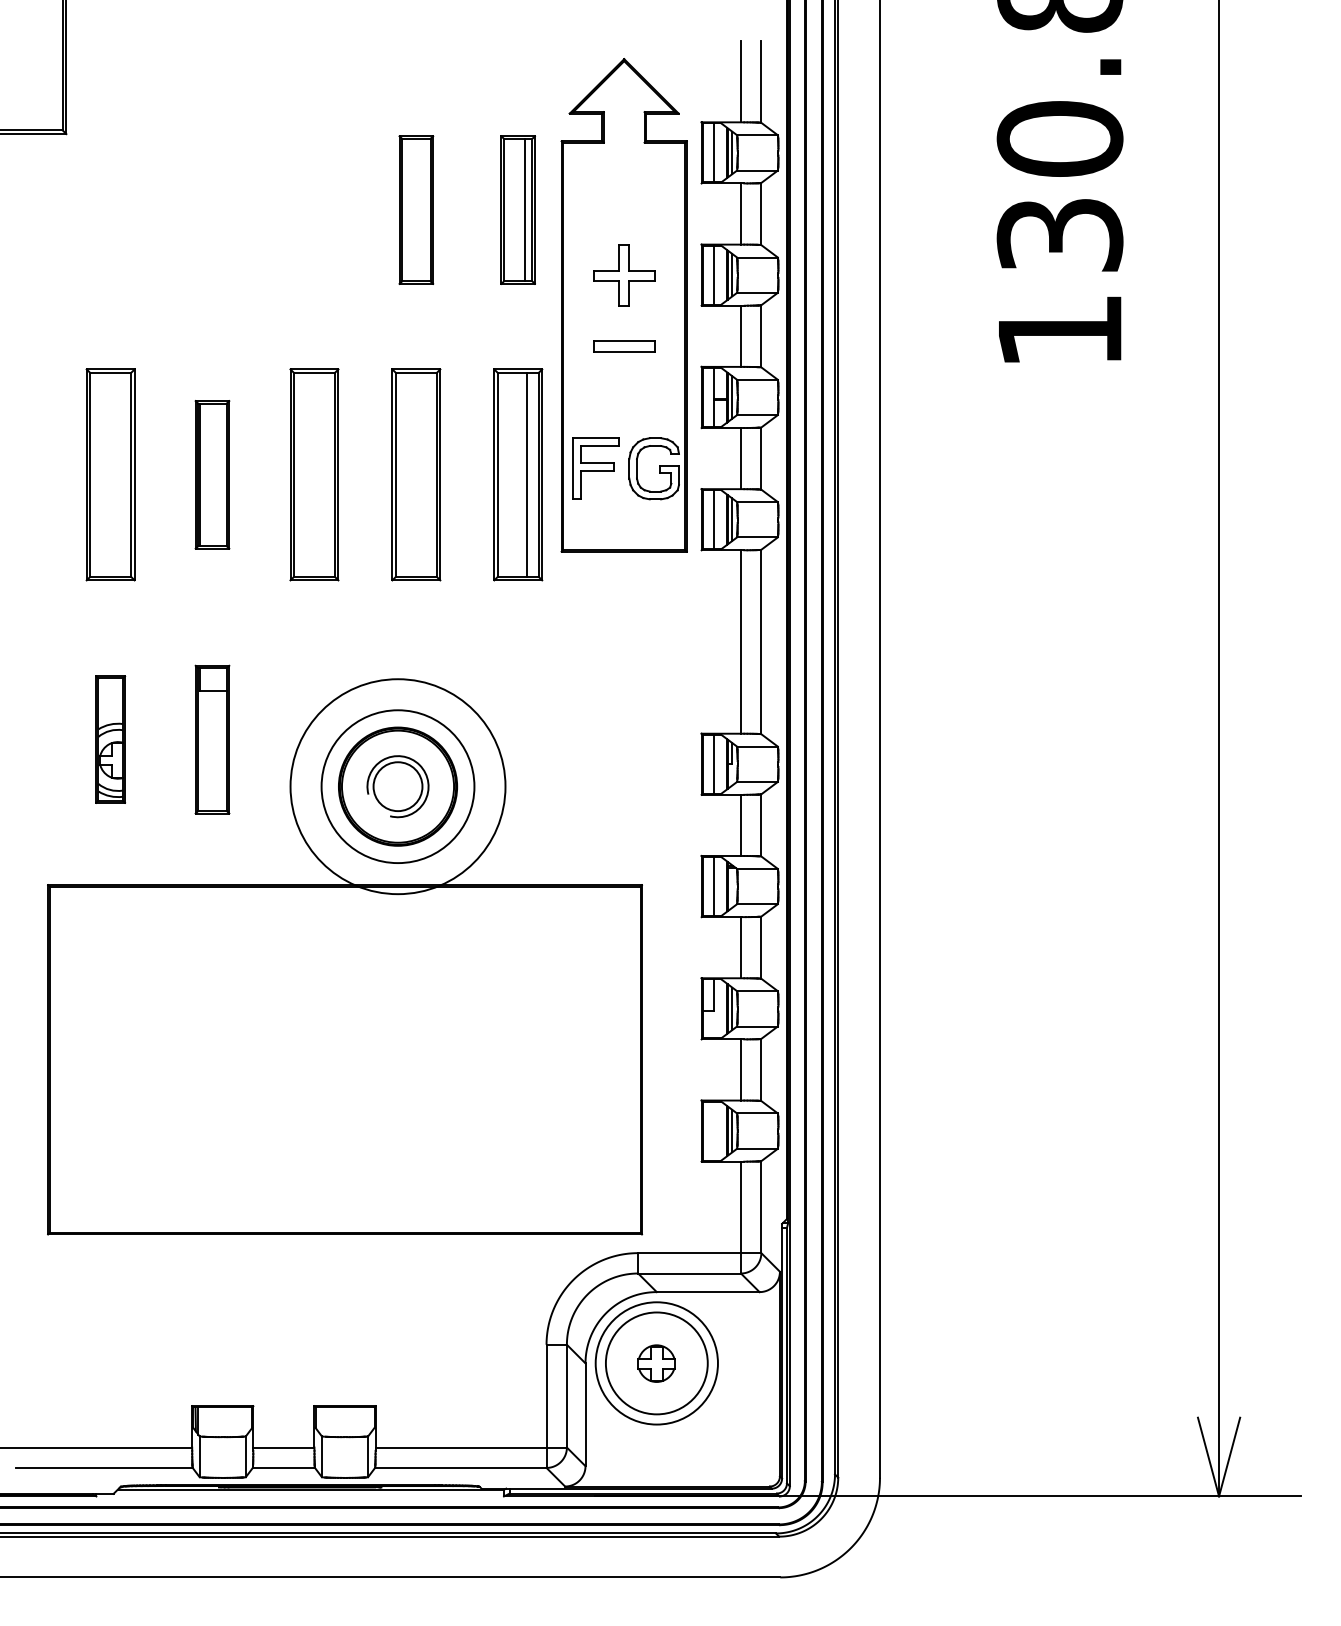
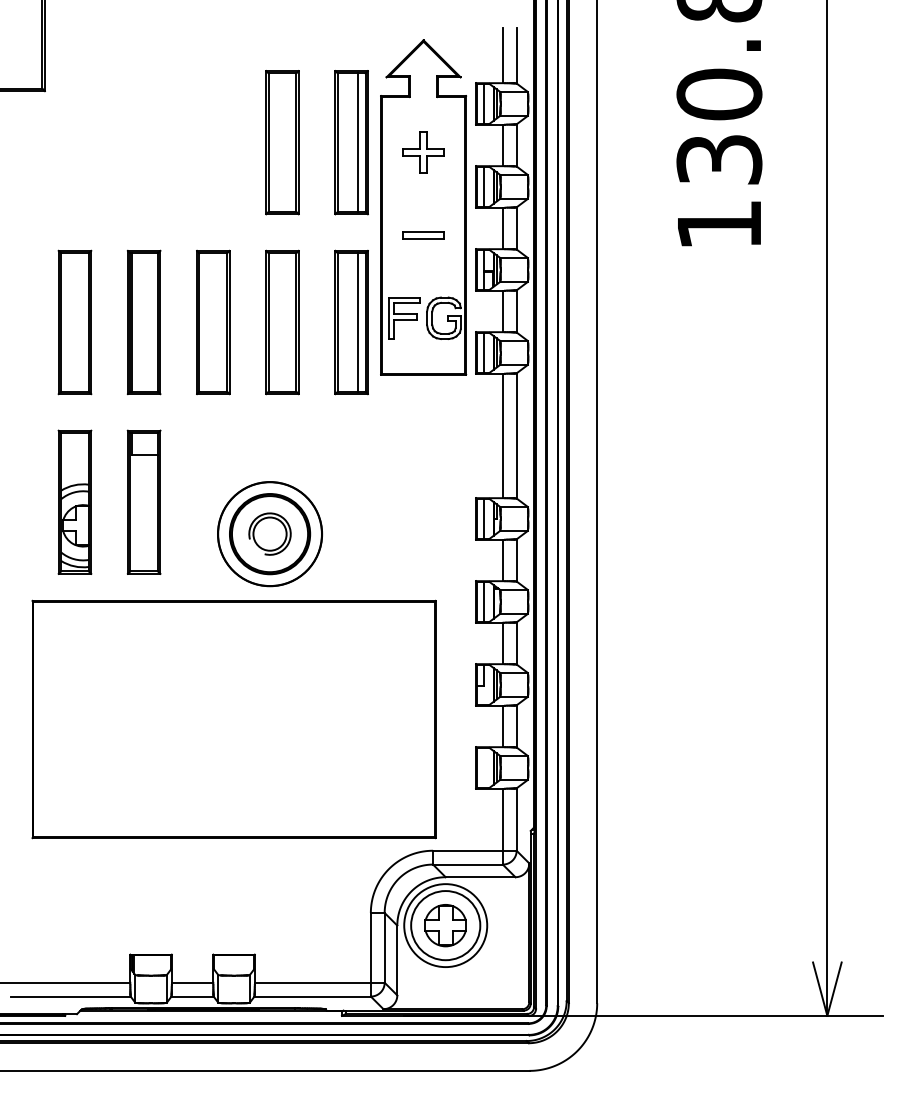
part: (416, 209) -> (282, 142), size x1.43
part: (518, 209) -> (351, 142), size x1.43
part: (624, 276) -> (423, 152), moved
part: (211, 474) -> (143, 322), size x1.43
part: (109, 738) -> (74, 501), size x1.67
part: (211, 738) -> (143, 501), size x1.43
circle: (397, 787) -> (269, 534), size x0.71
part: (656, 1363) -> (445, 925), size x1.67

